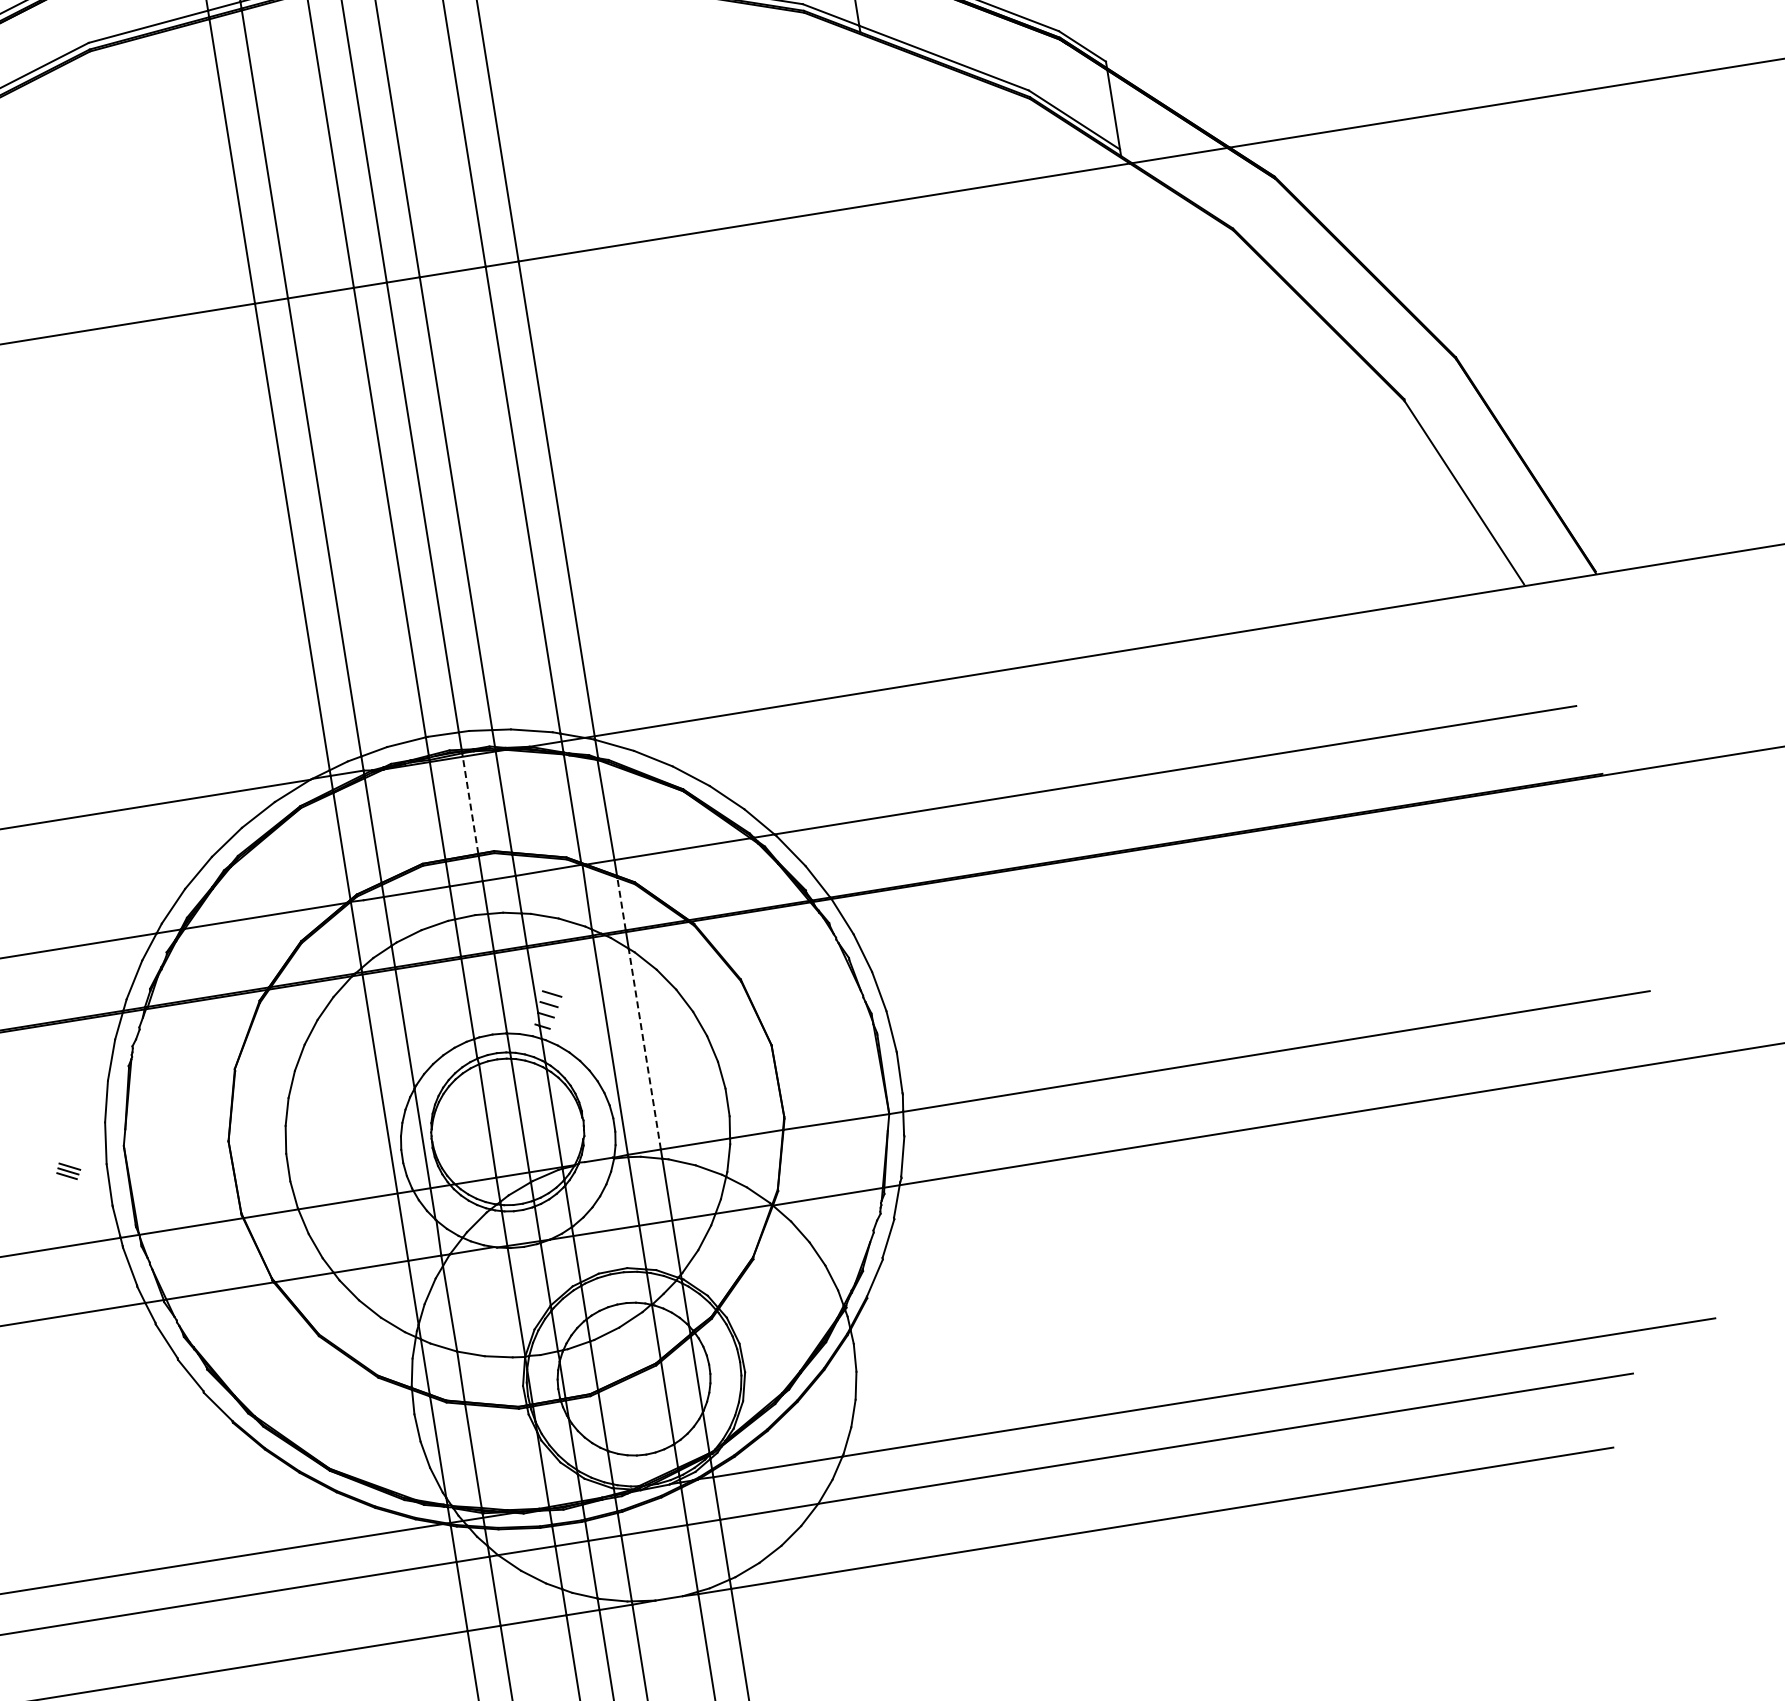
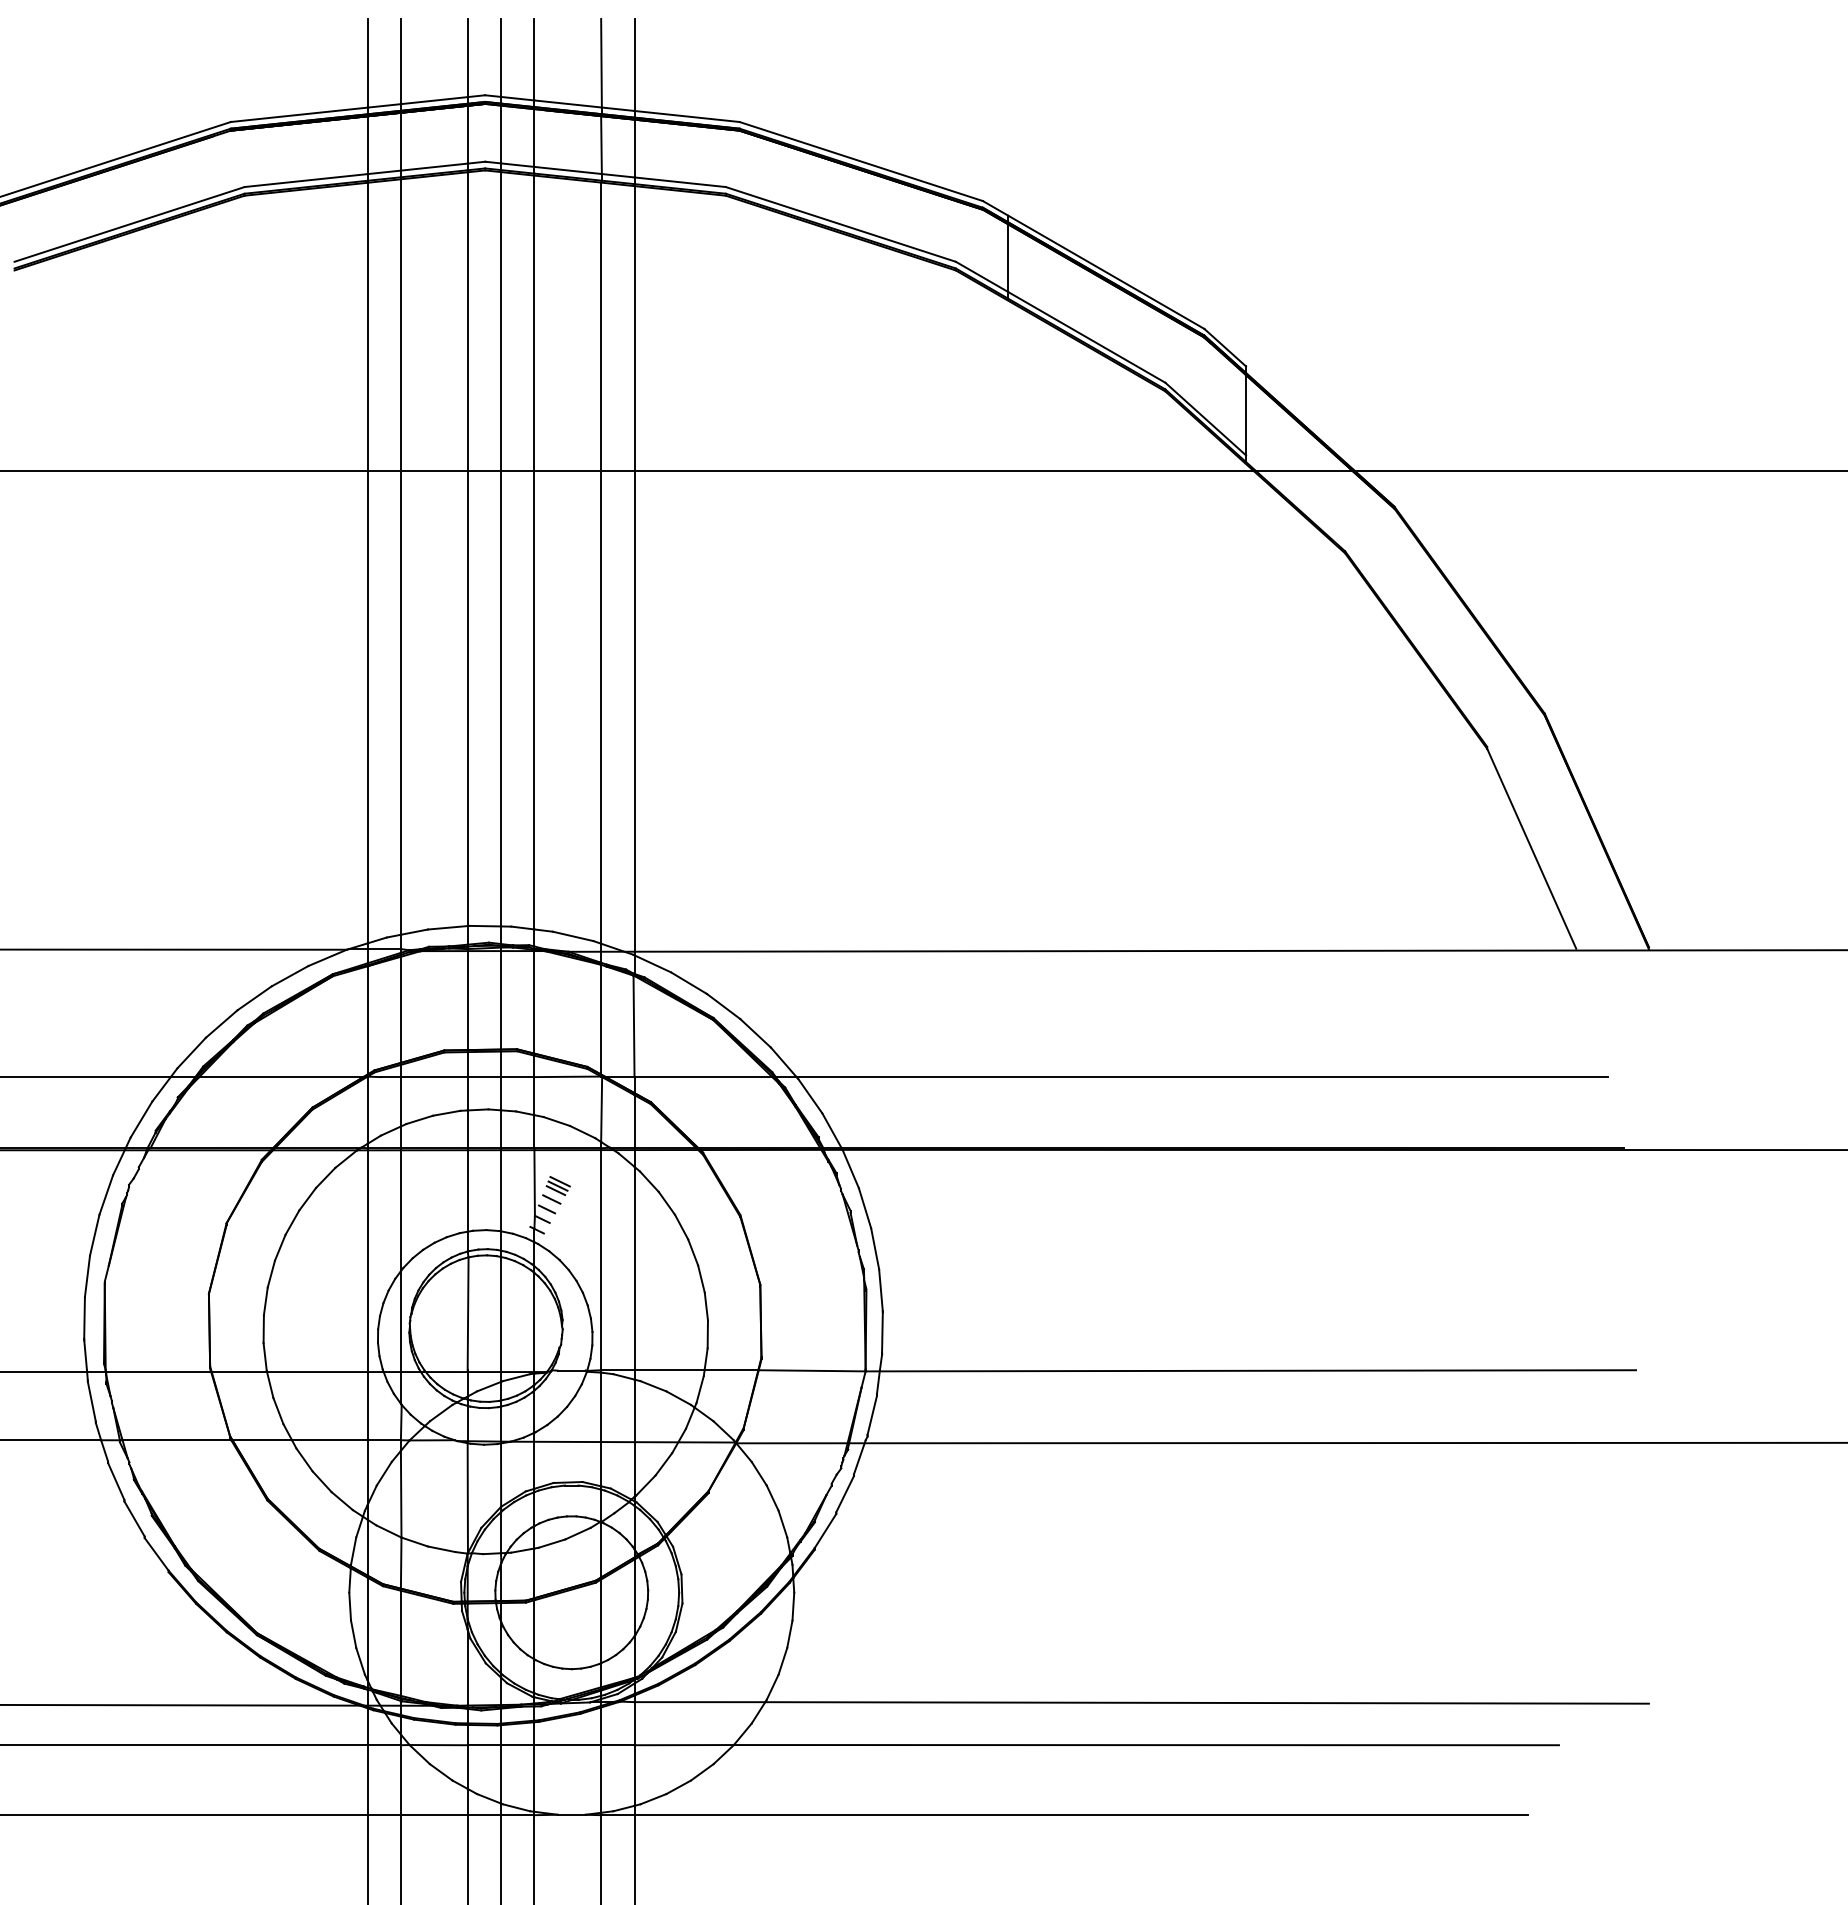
line: (470, 803) -> (501, 998), dashed -> solid
line: (621, 903) -> (634, 1121), dashed -> solid
line: (644, 1049) -> (634, 1268), dashed -> solid
part: (67, 1171) -> (557, 1186), moved

